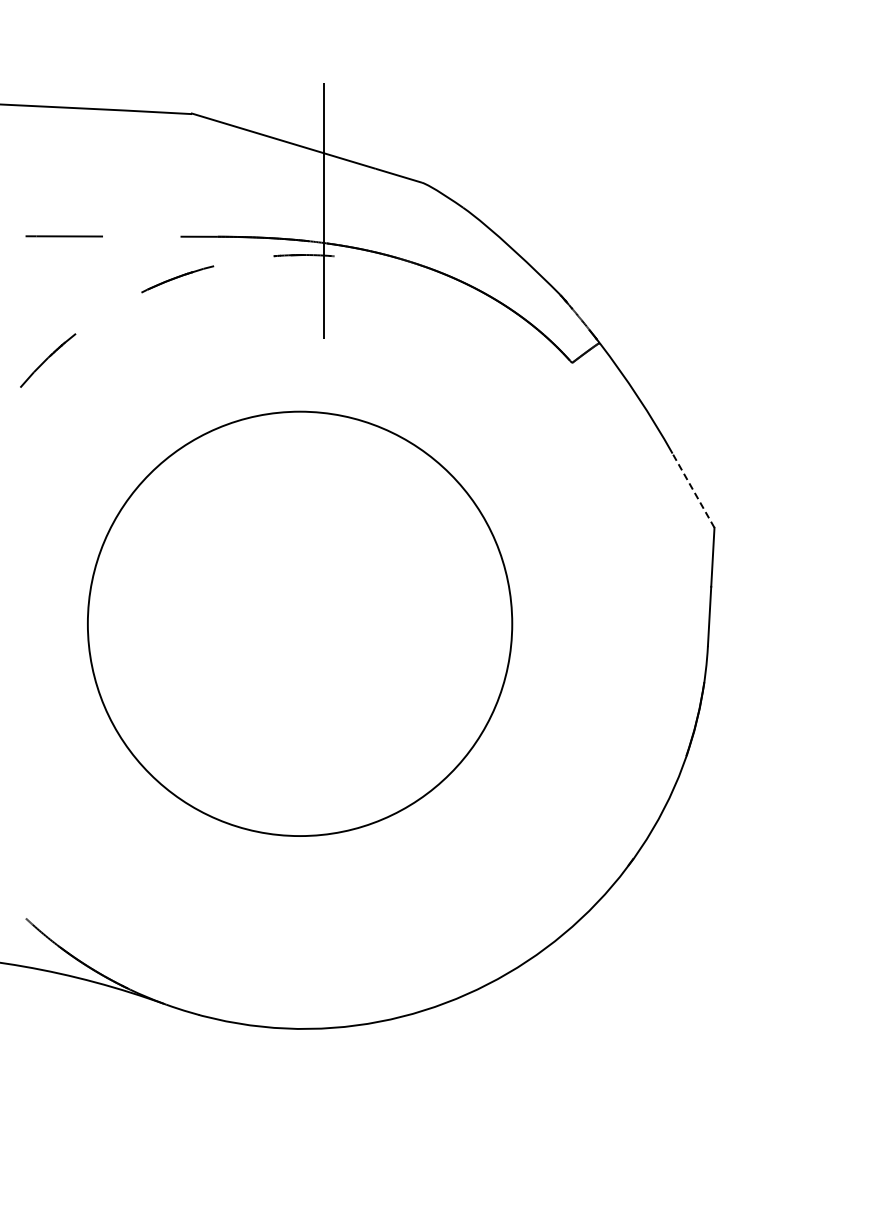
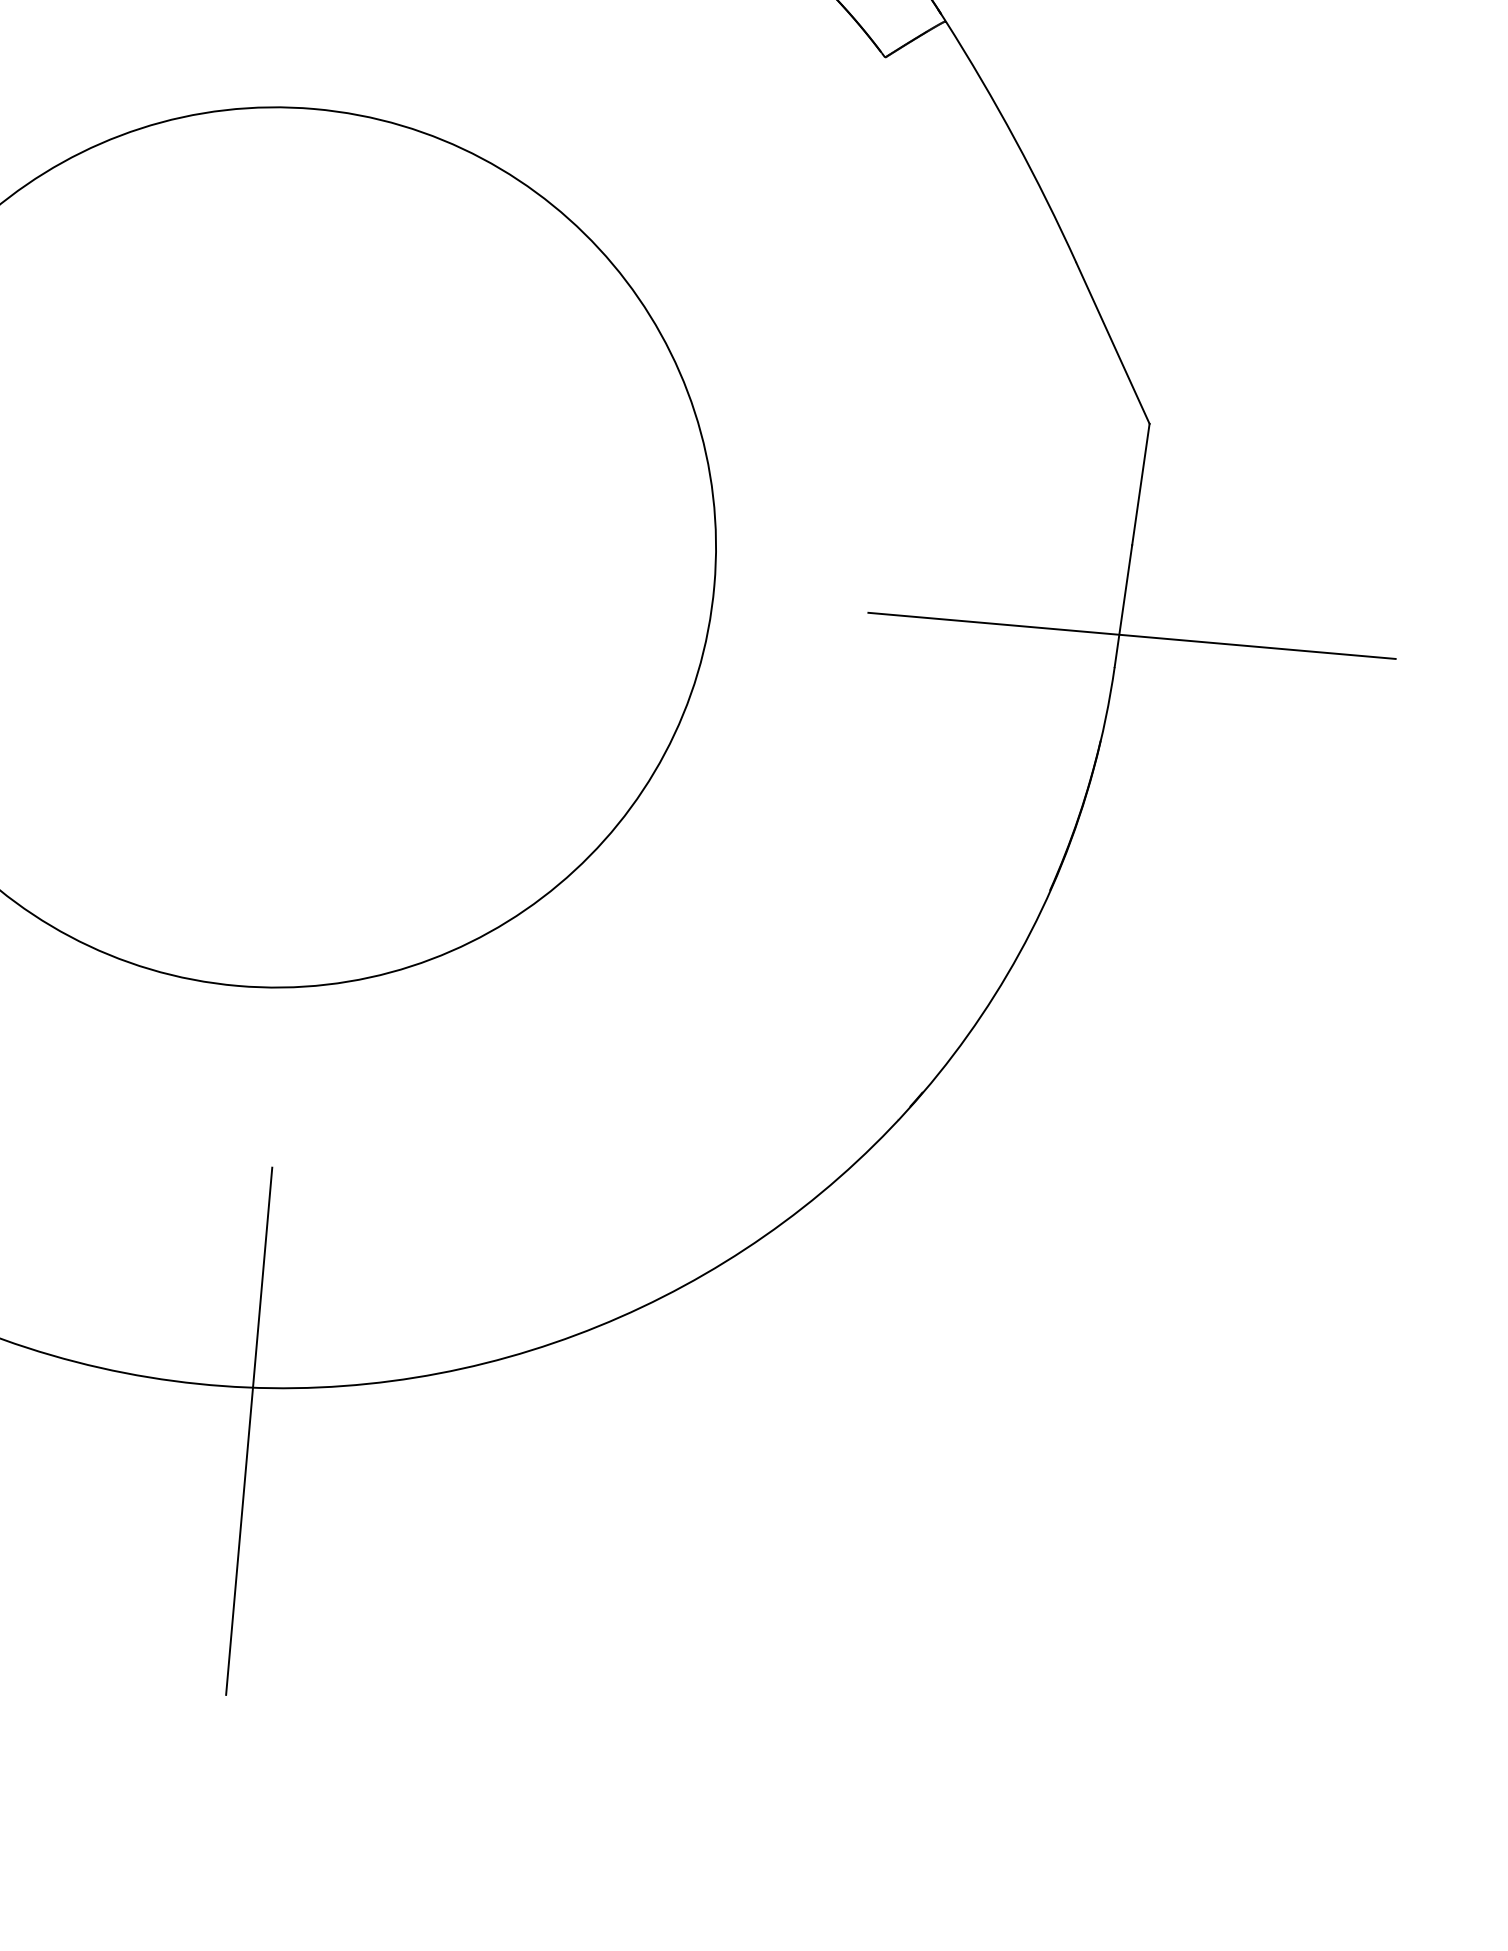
line: (693, 490) -> (1112, 342), dashed -> solid
line: (714, 630) -> (1131, 636), added
line: (324, 1049) -> (249, 1431), added

